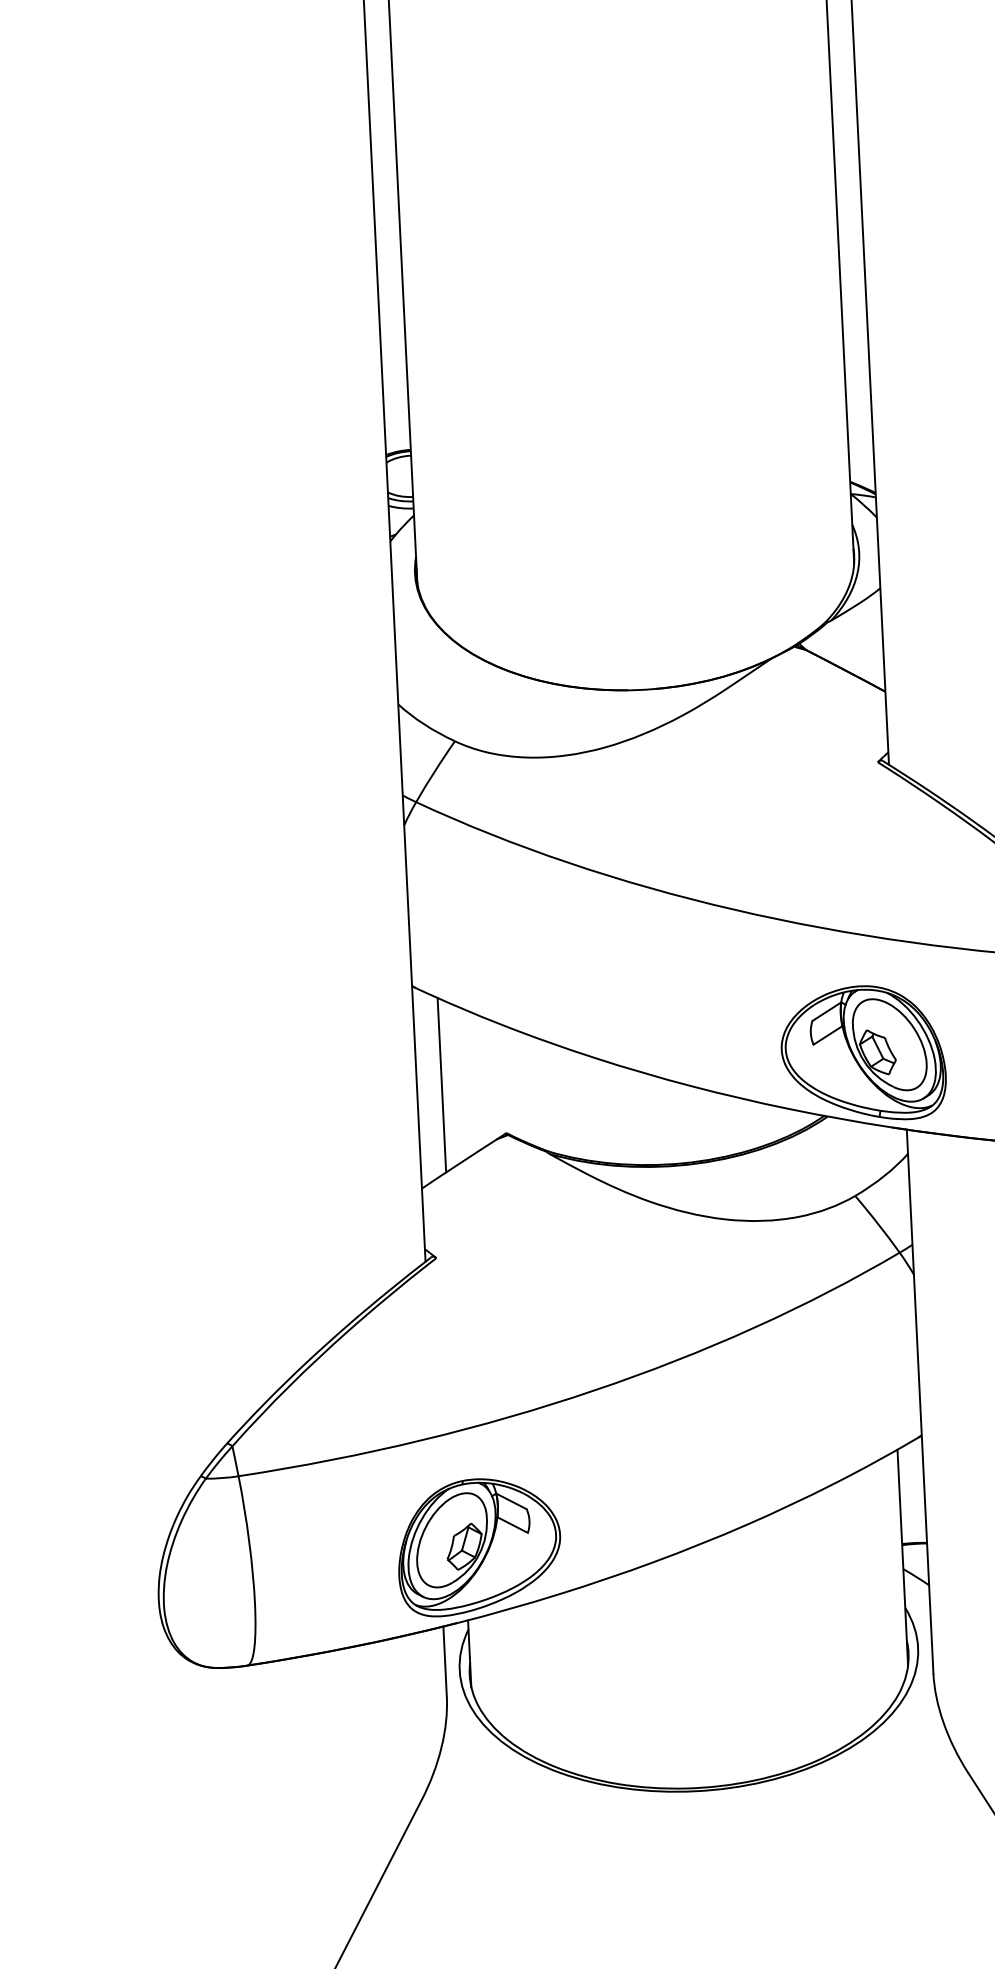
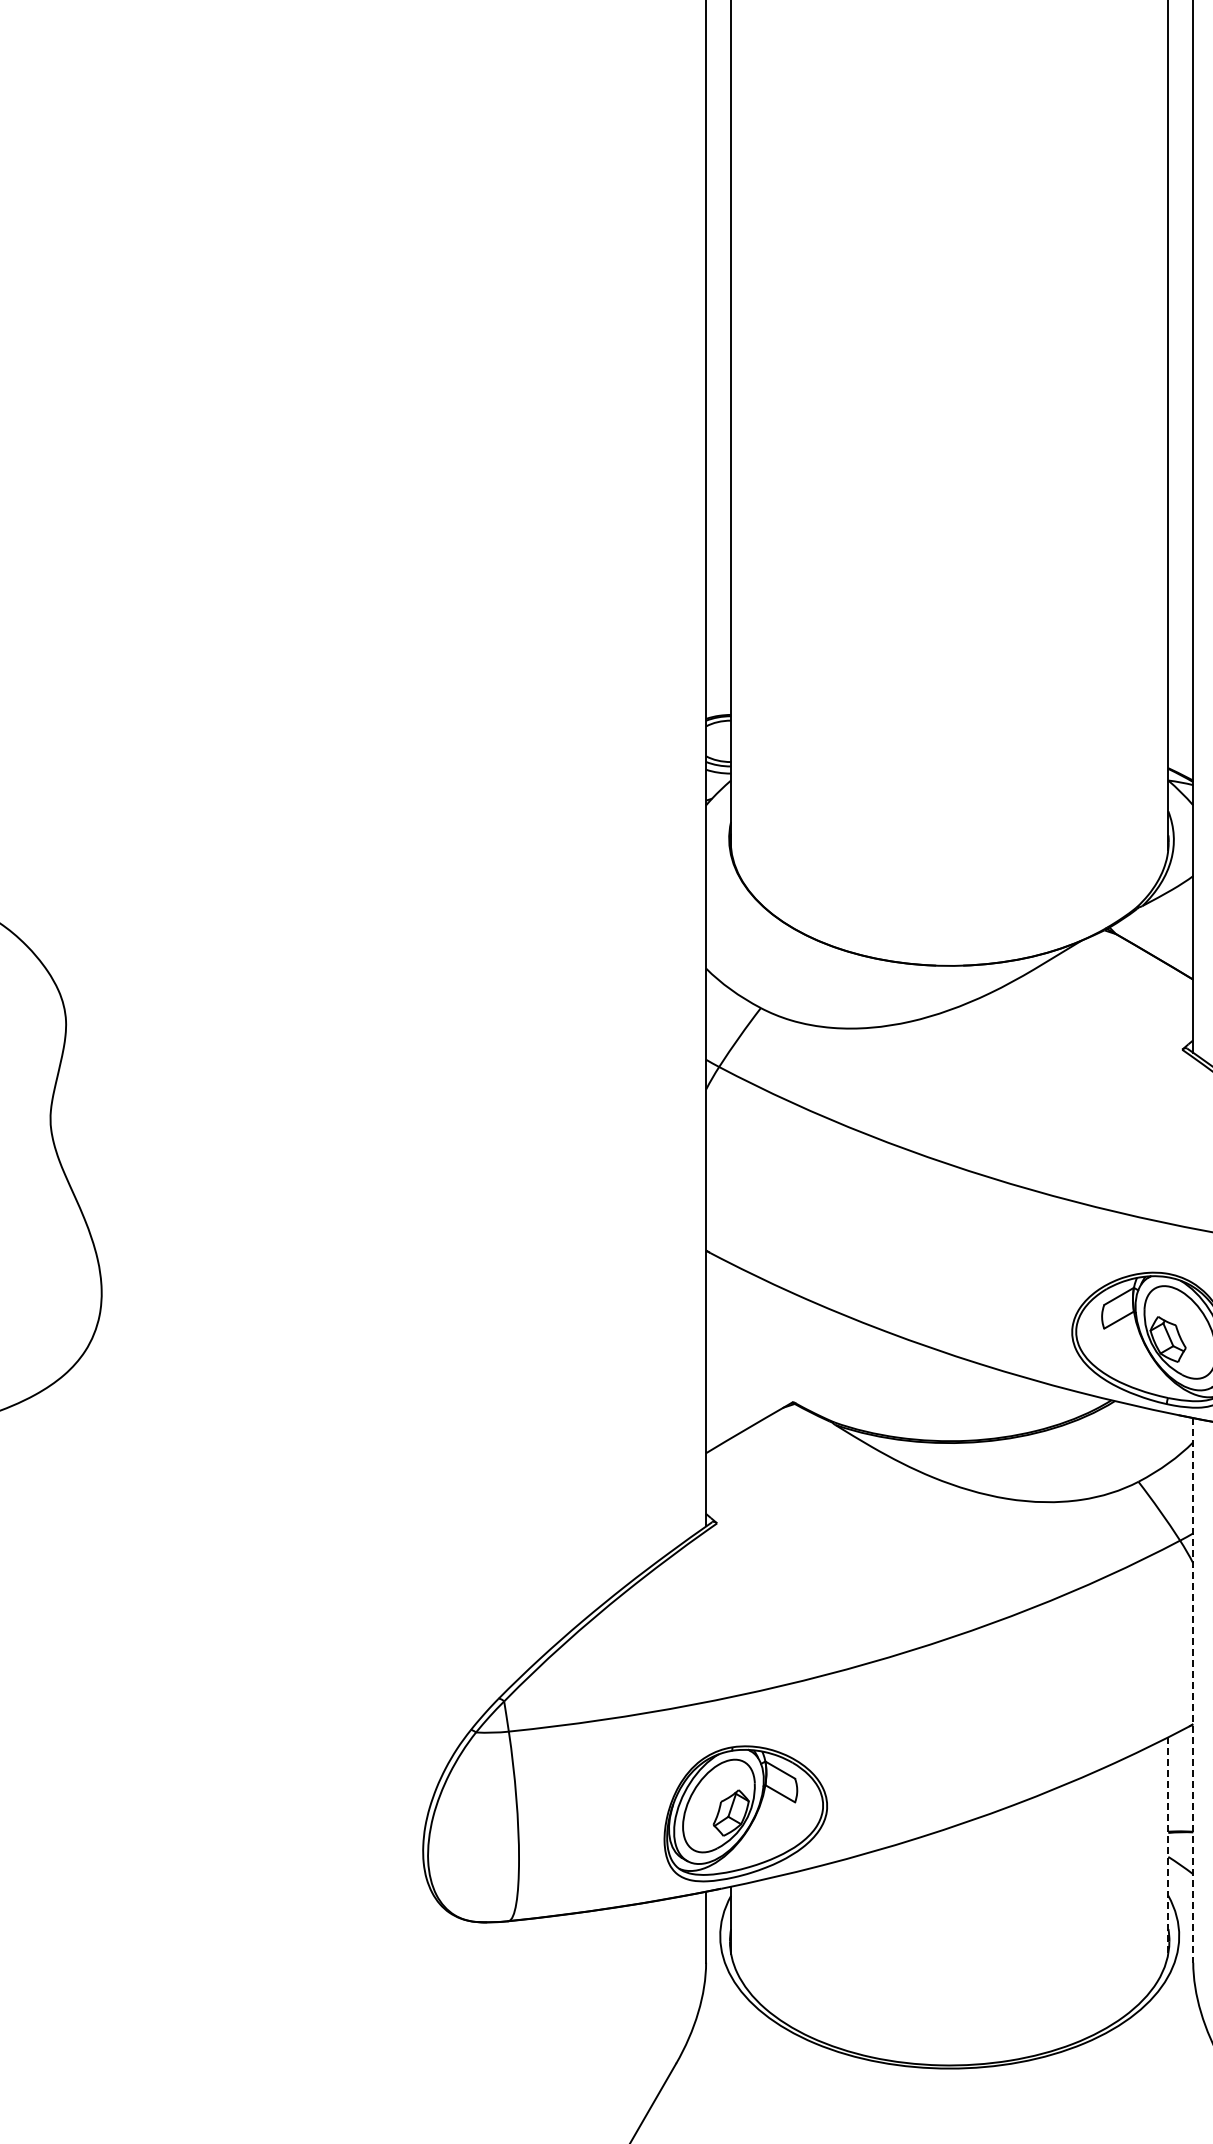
line: (442, 1084) -> (731, 1350), removed
line: (920, 1401) -> (1193, 1690), solid -> dashed
line: (903, 1558) -> (1168, 1846), solid -> dashed

